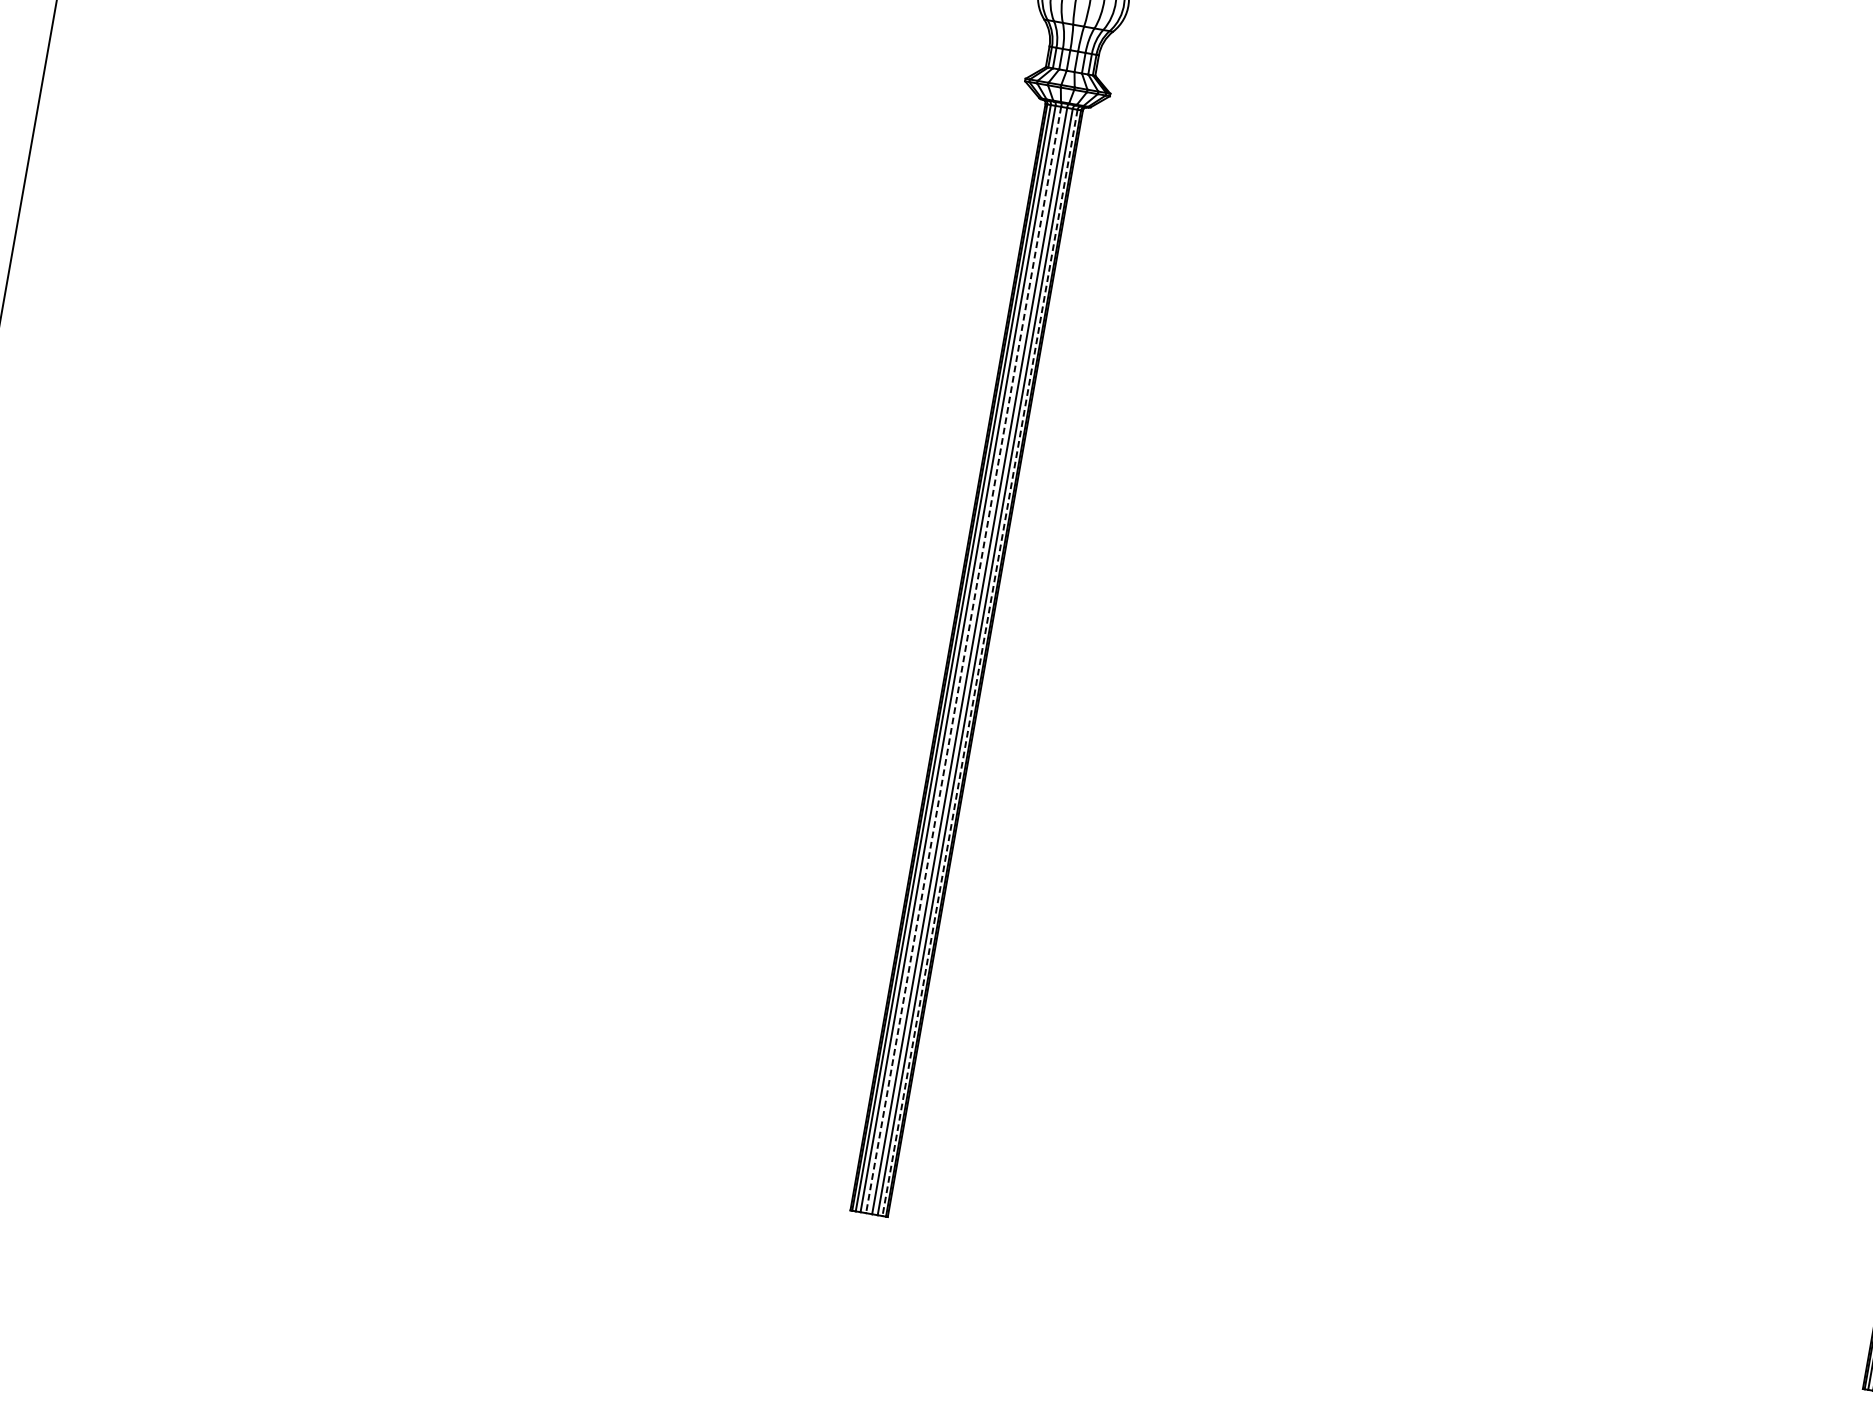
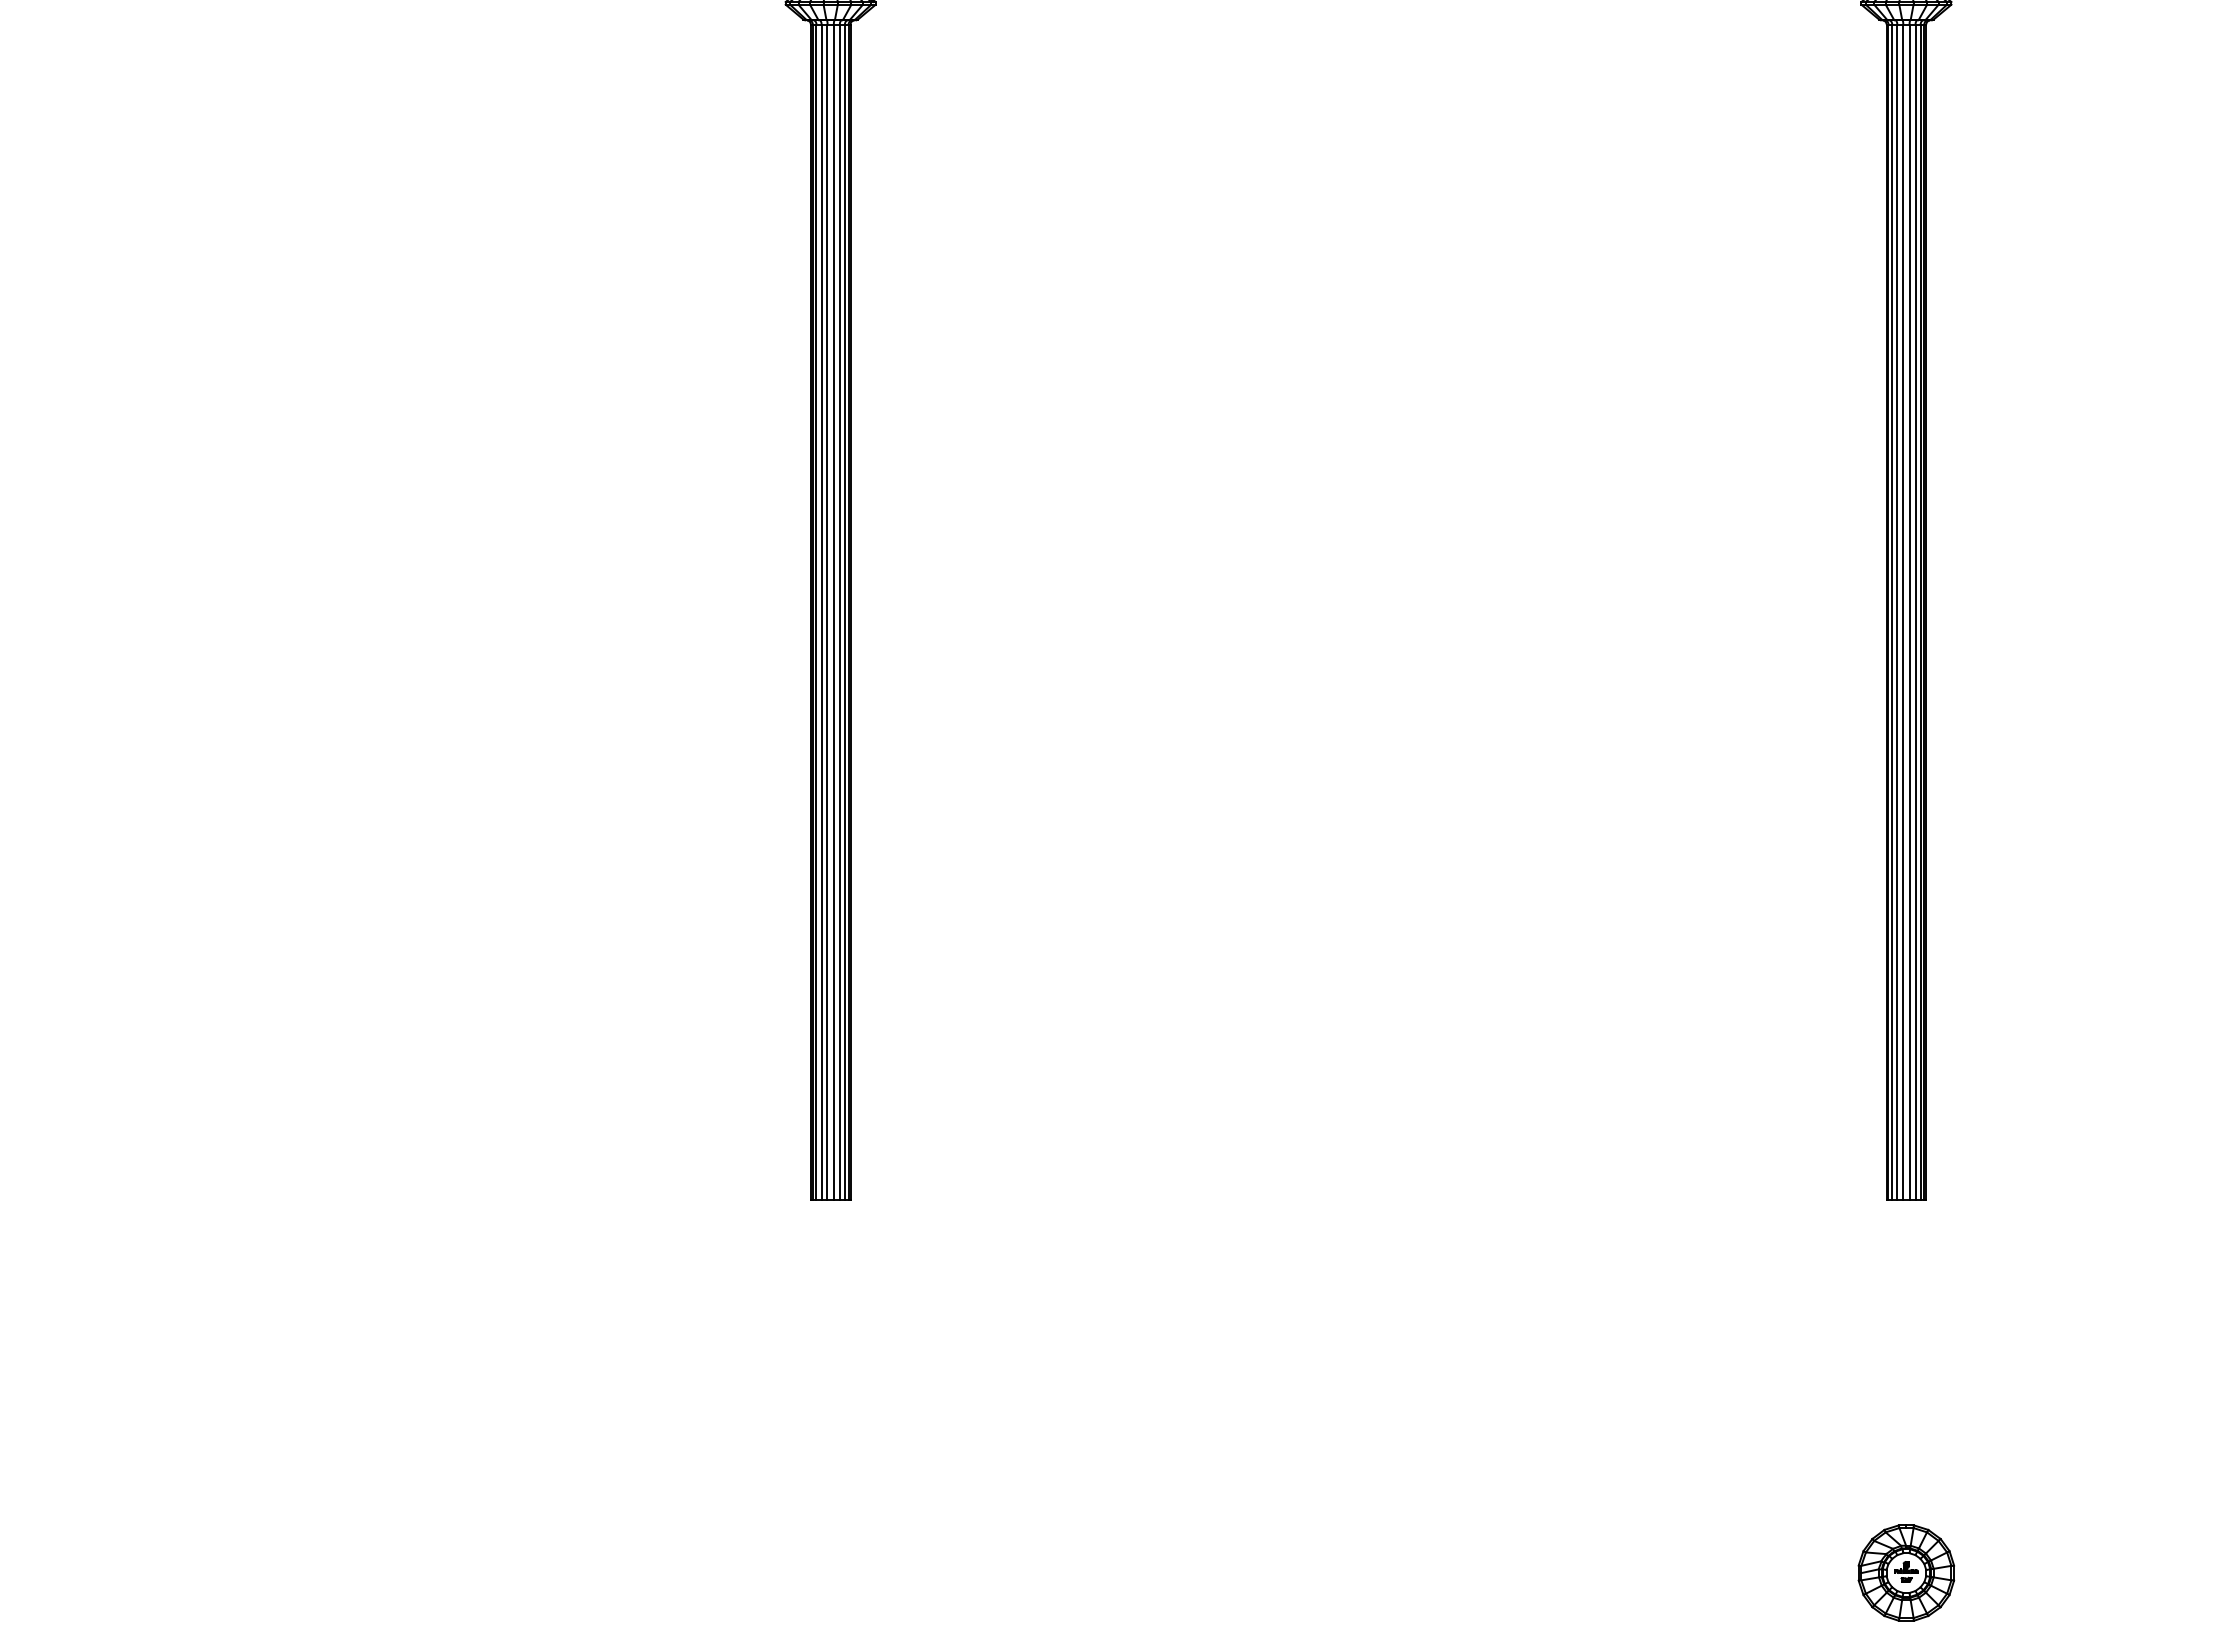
line: (963, 660) -> (827, 612), dashed -> solid
line: (979, 663) -> (844, 612), dashed -> solid

